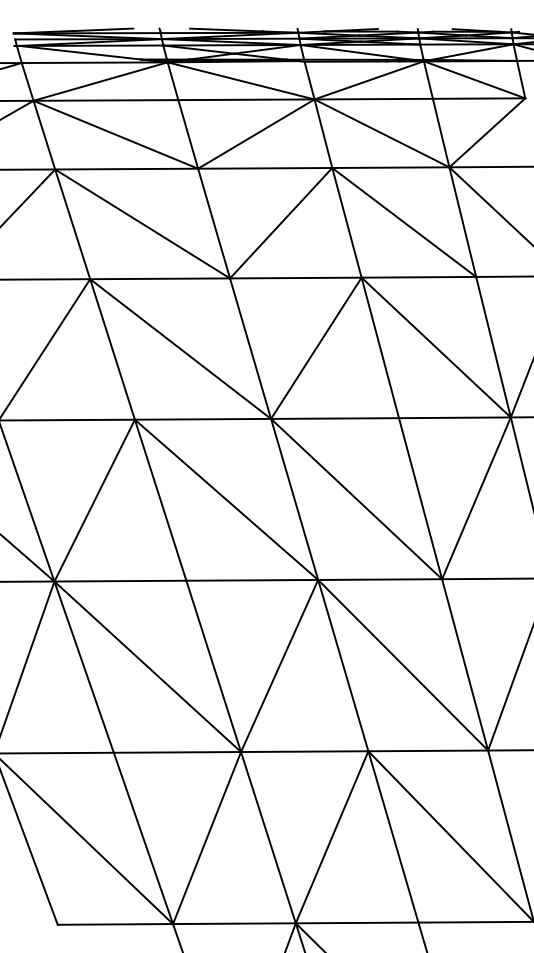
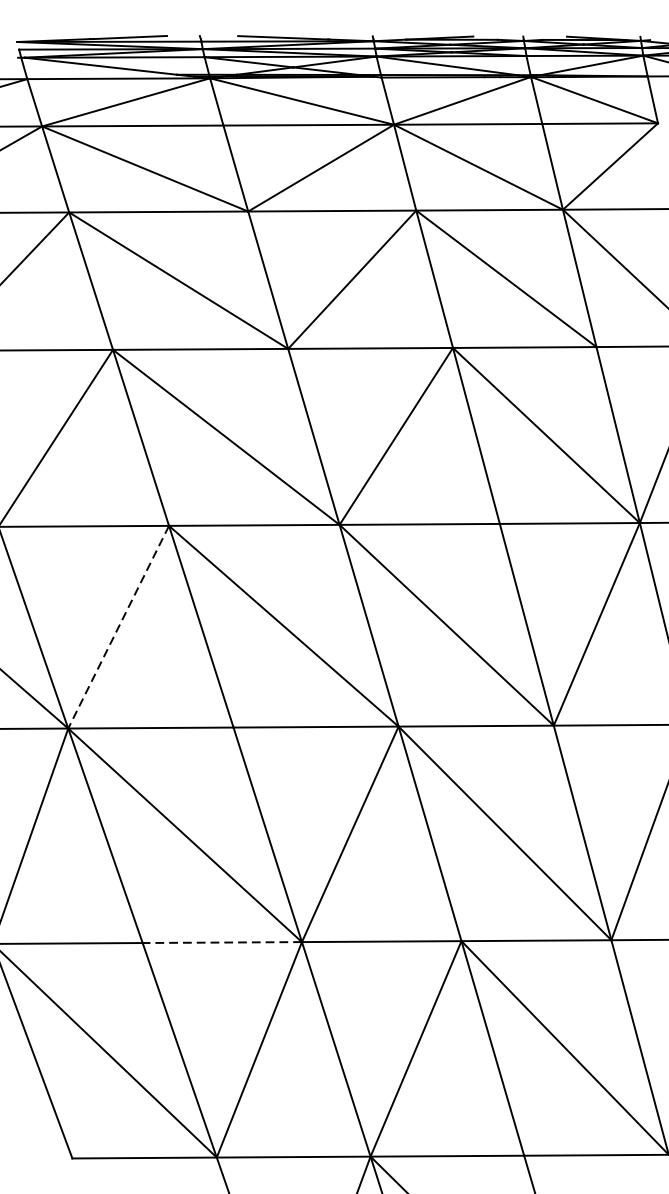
line: (94, 501) -> (118, 628), solid -> dashed
line: (177, 752) -> (222, 942), solid -> dashed

